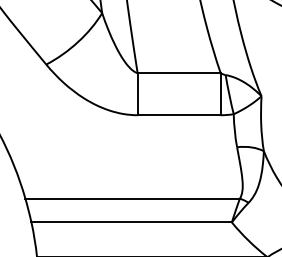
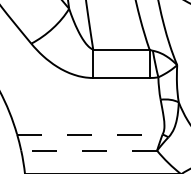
line: (132, 198) -> (89, 134), solid -> dashed
line: (132, 222) -> (89, 150), solid -> dashed

